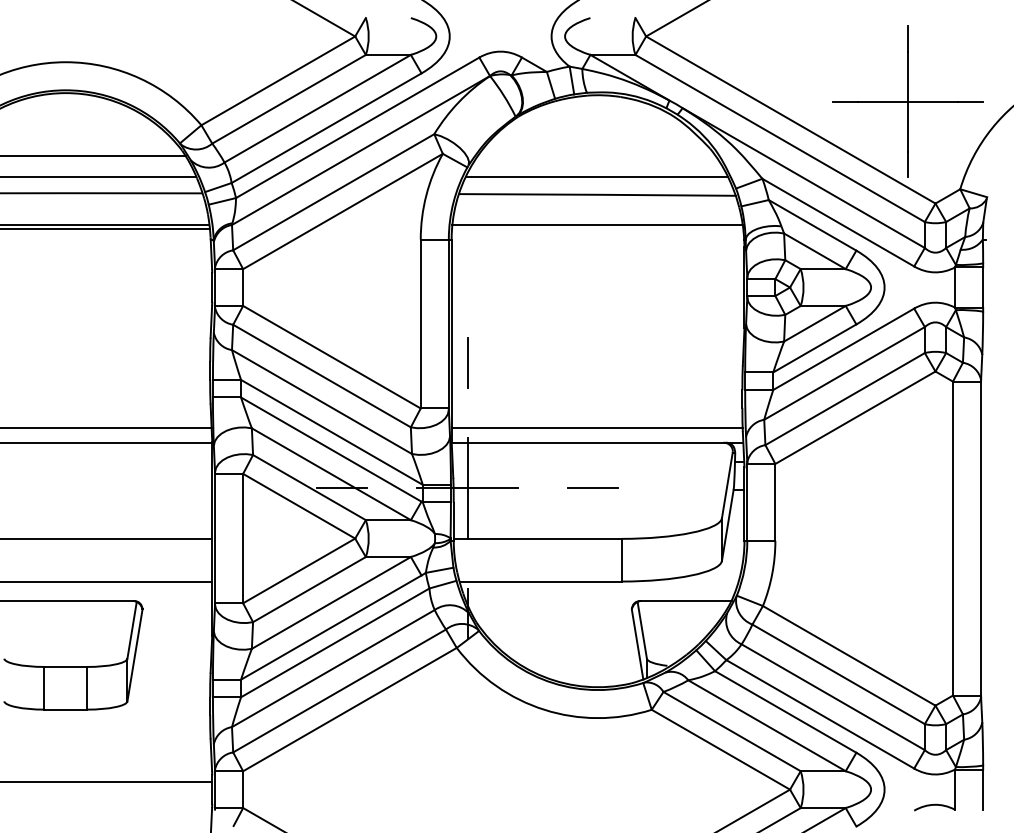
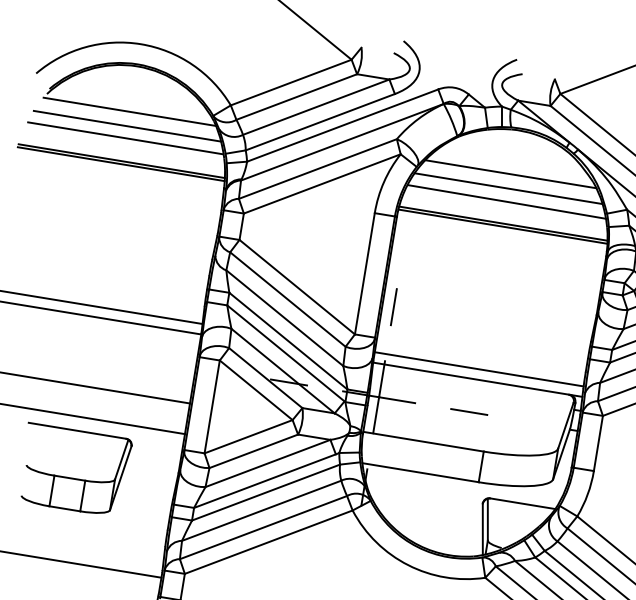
line: (596, 156) -> (510, 174), added
line: (597, 229) -> (502, 226), added

